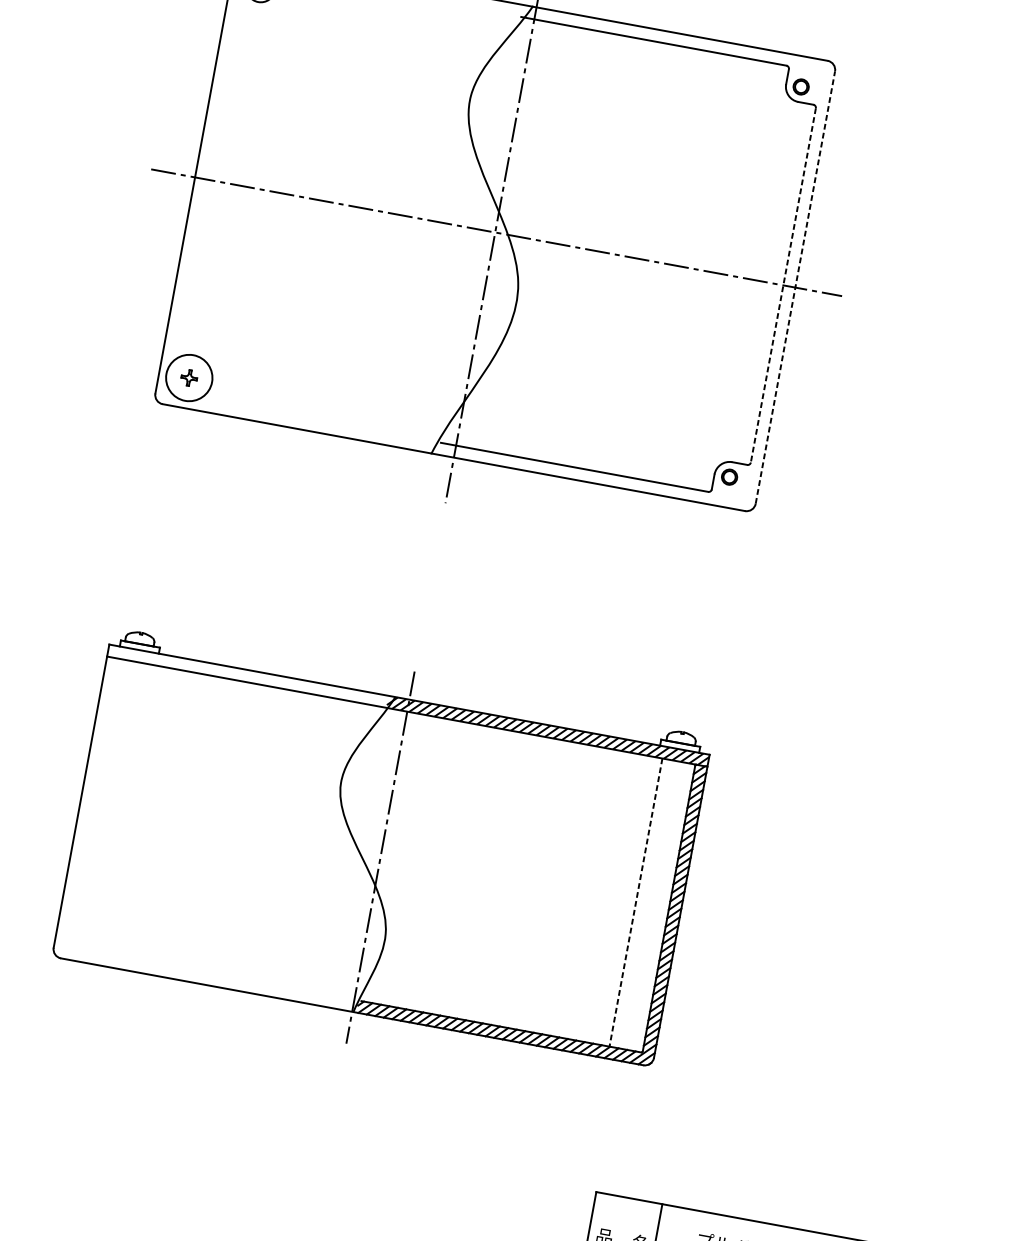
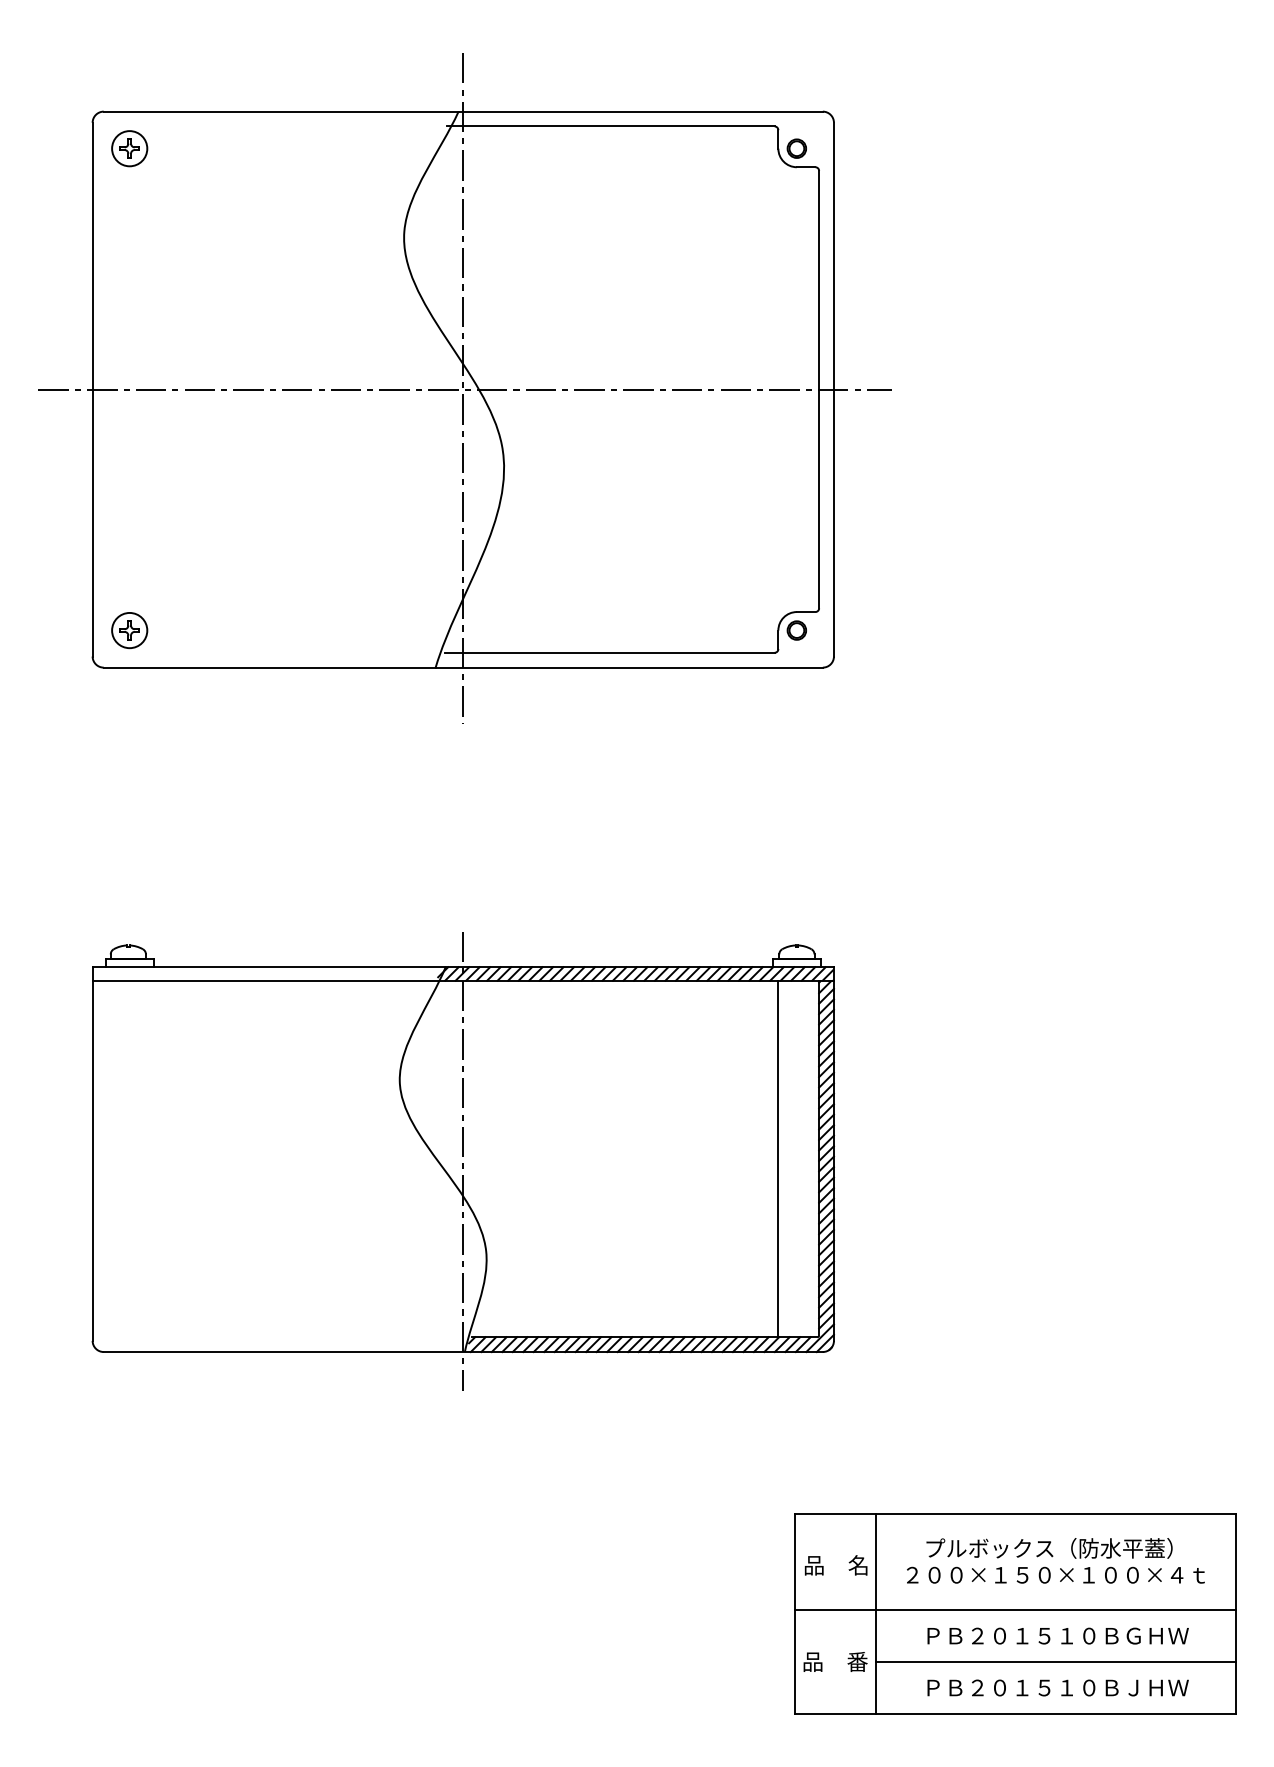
line: (783, 285) -> (819, 389), dashed -> solid
line: (795, 287) -> (833, 389), dashed -> solid
circle: (189, 377) -> (129, 630), size x0.62
line: (636, 902) -> (778, 1159), dashed -> solid

